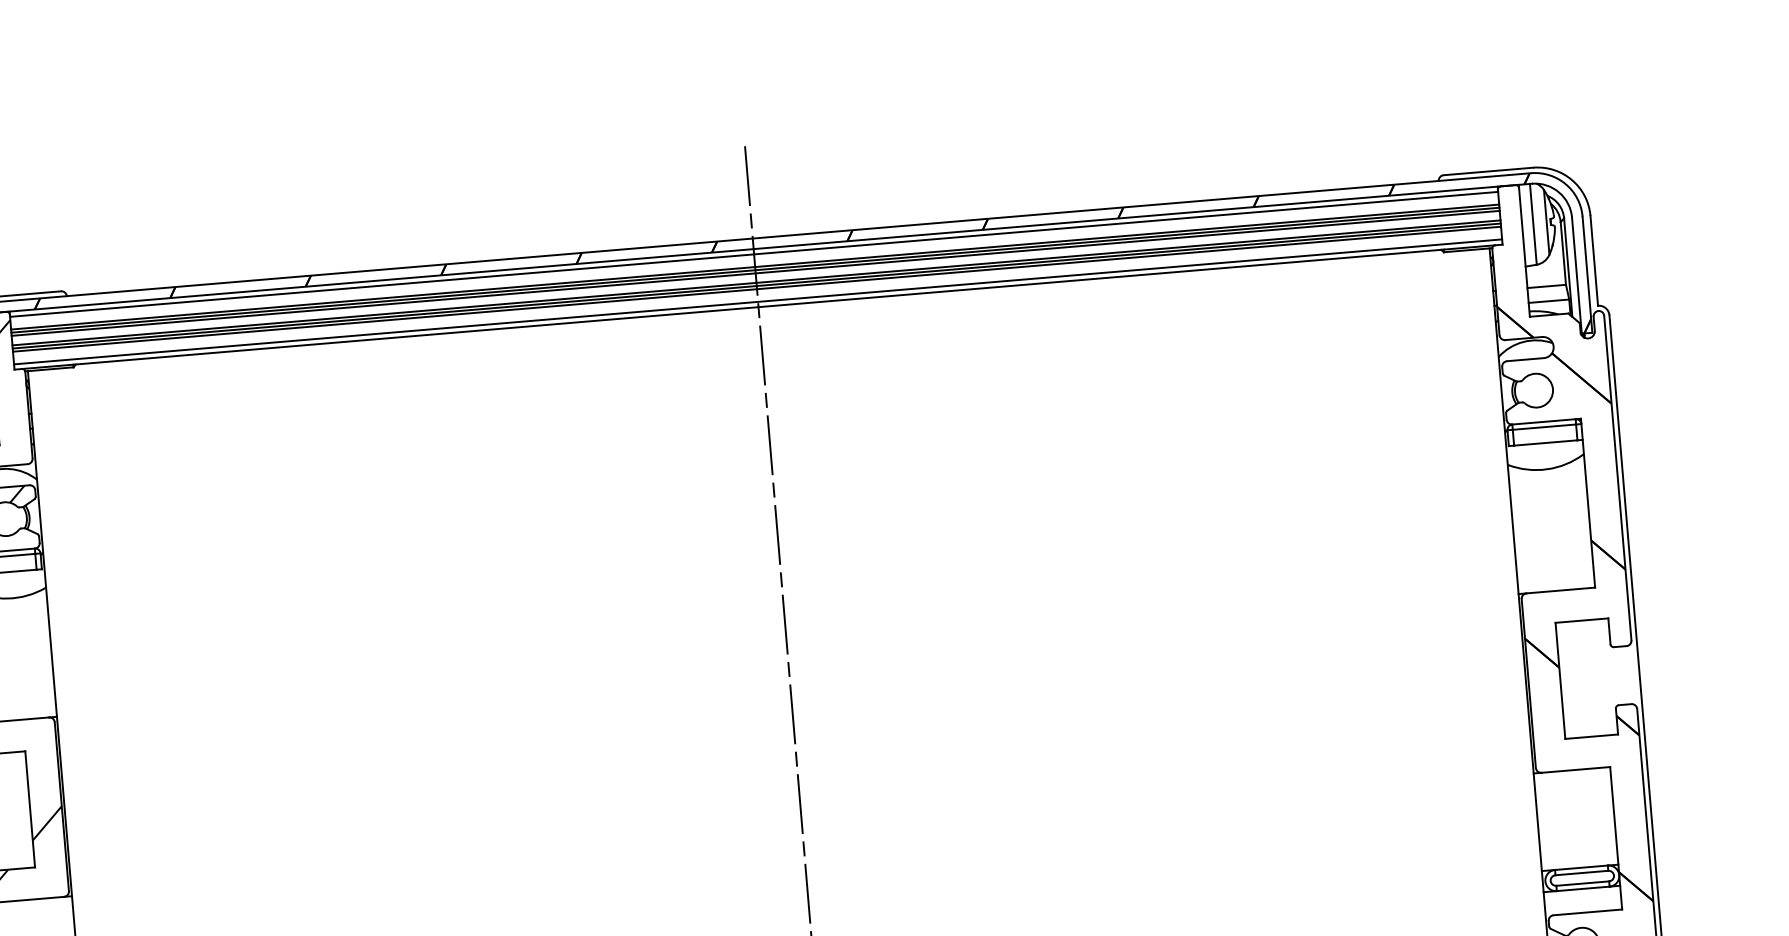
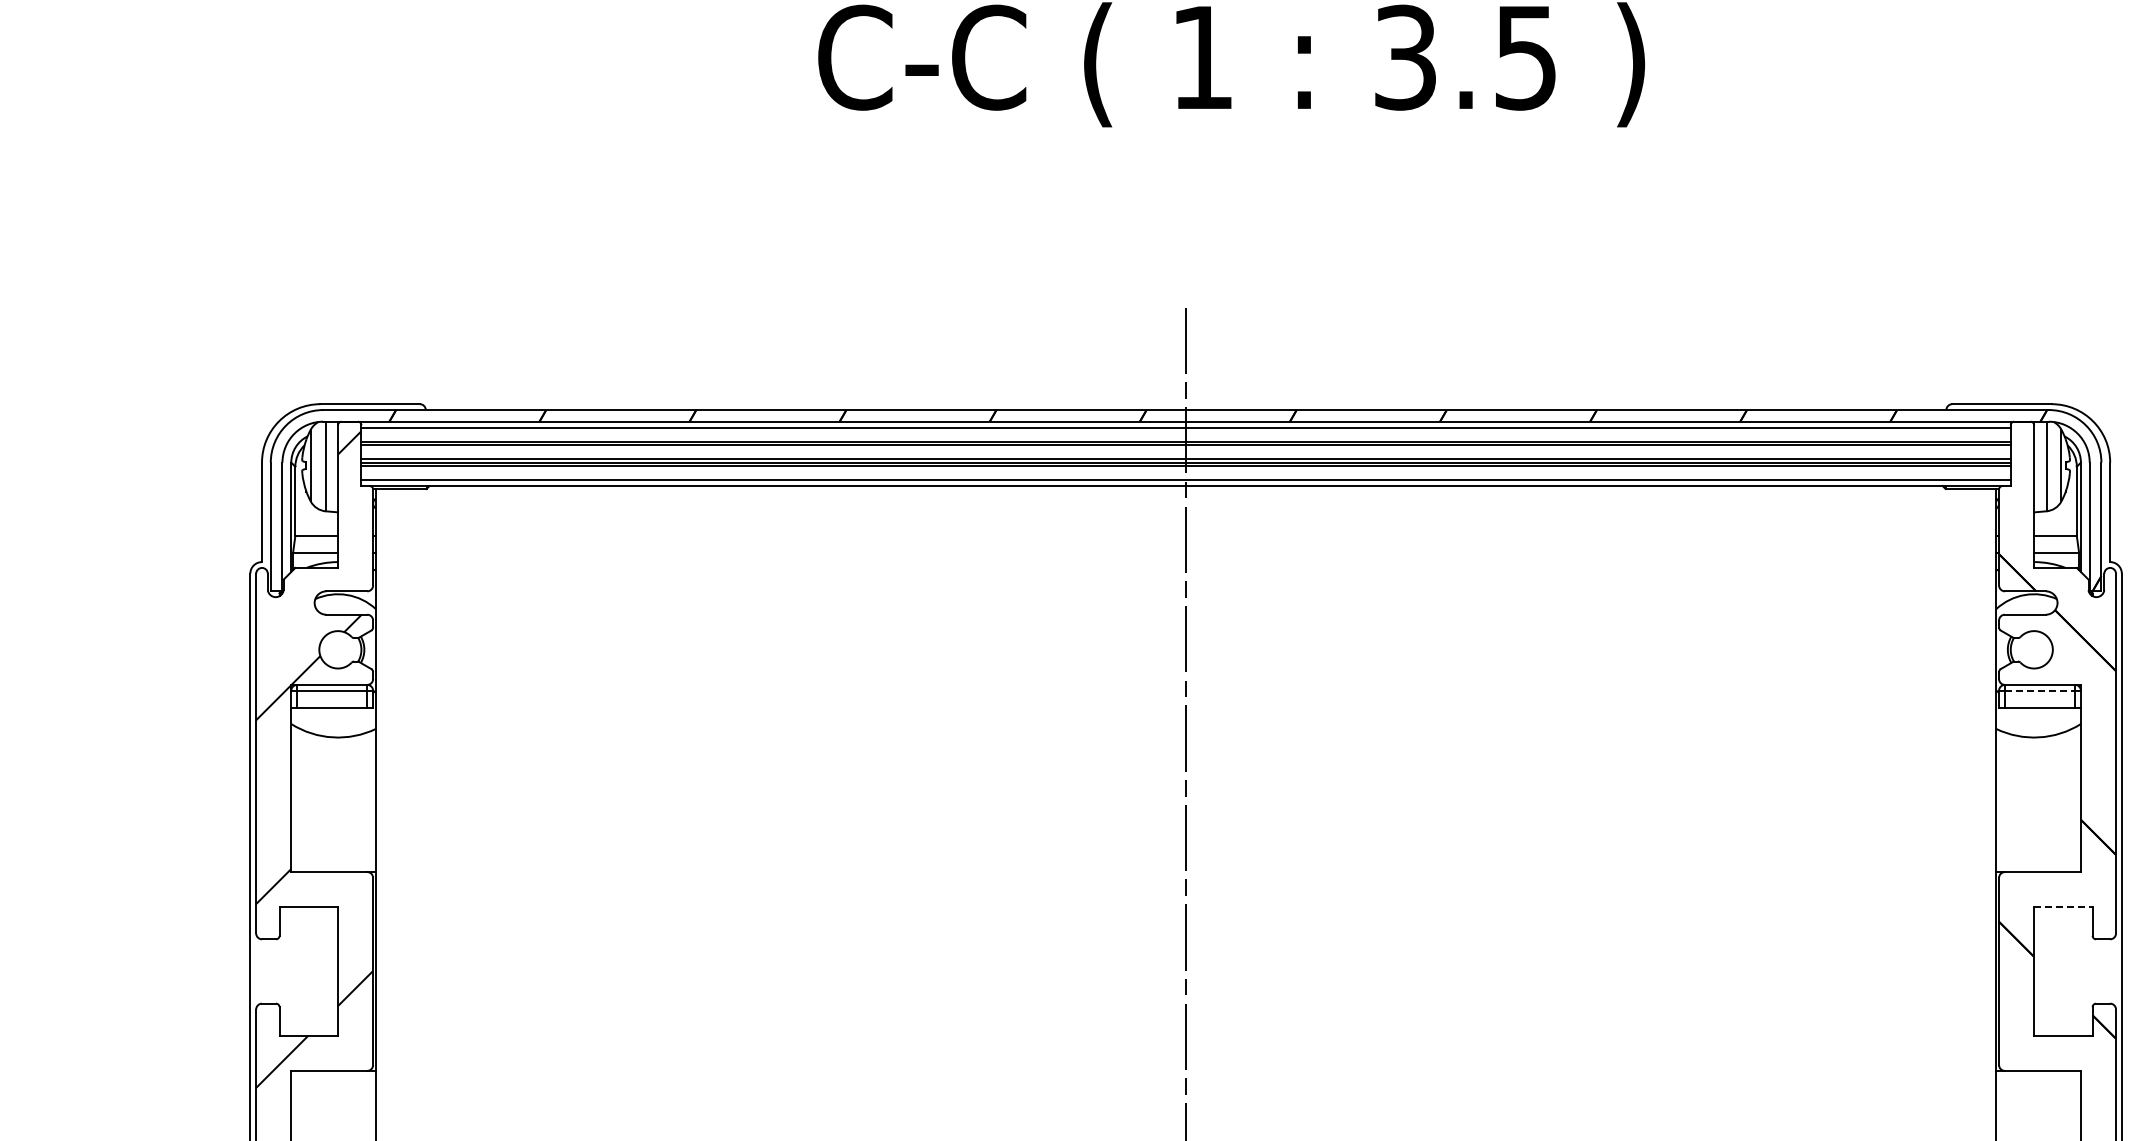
line: (755, 273) -> (1185, 448), removed
line: (1544, 426) -> (2040, 690), solid -> dashed
line: (1582, 620) -> (2063, 907), solid -> dashed

